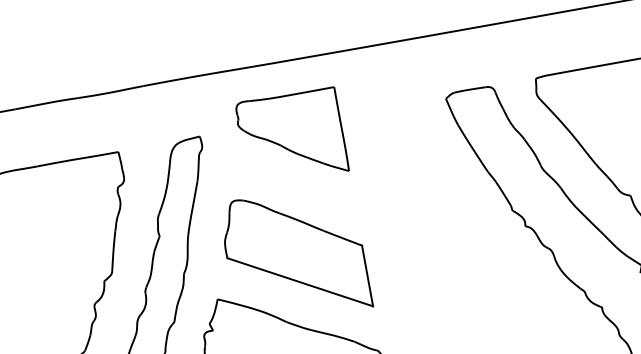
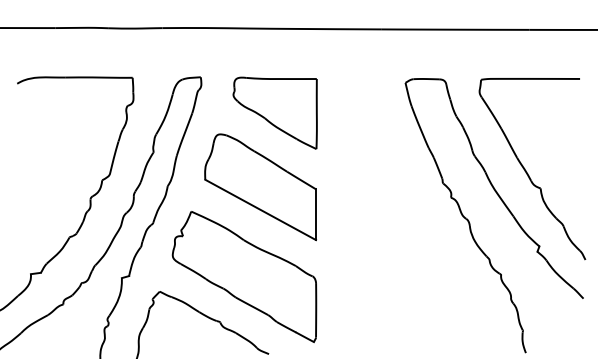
part: (290, 136) -> (274, 112), moved

